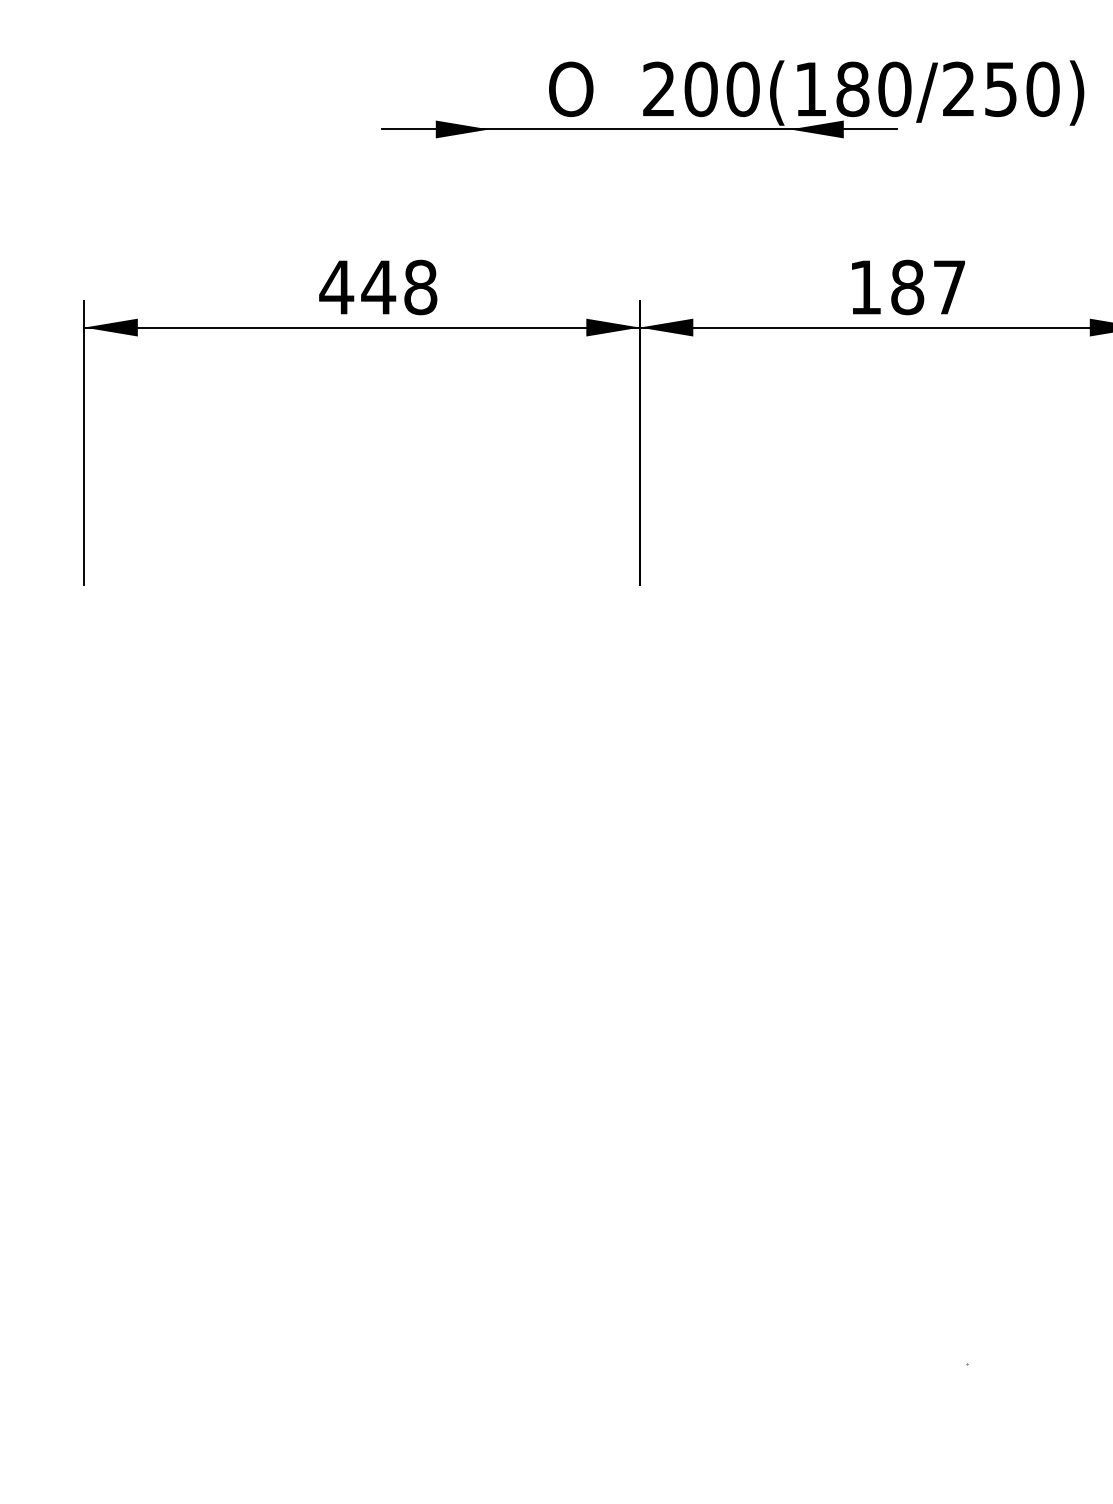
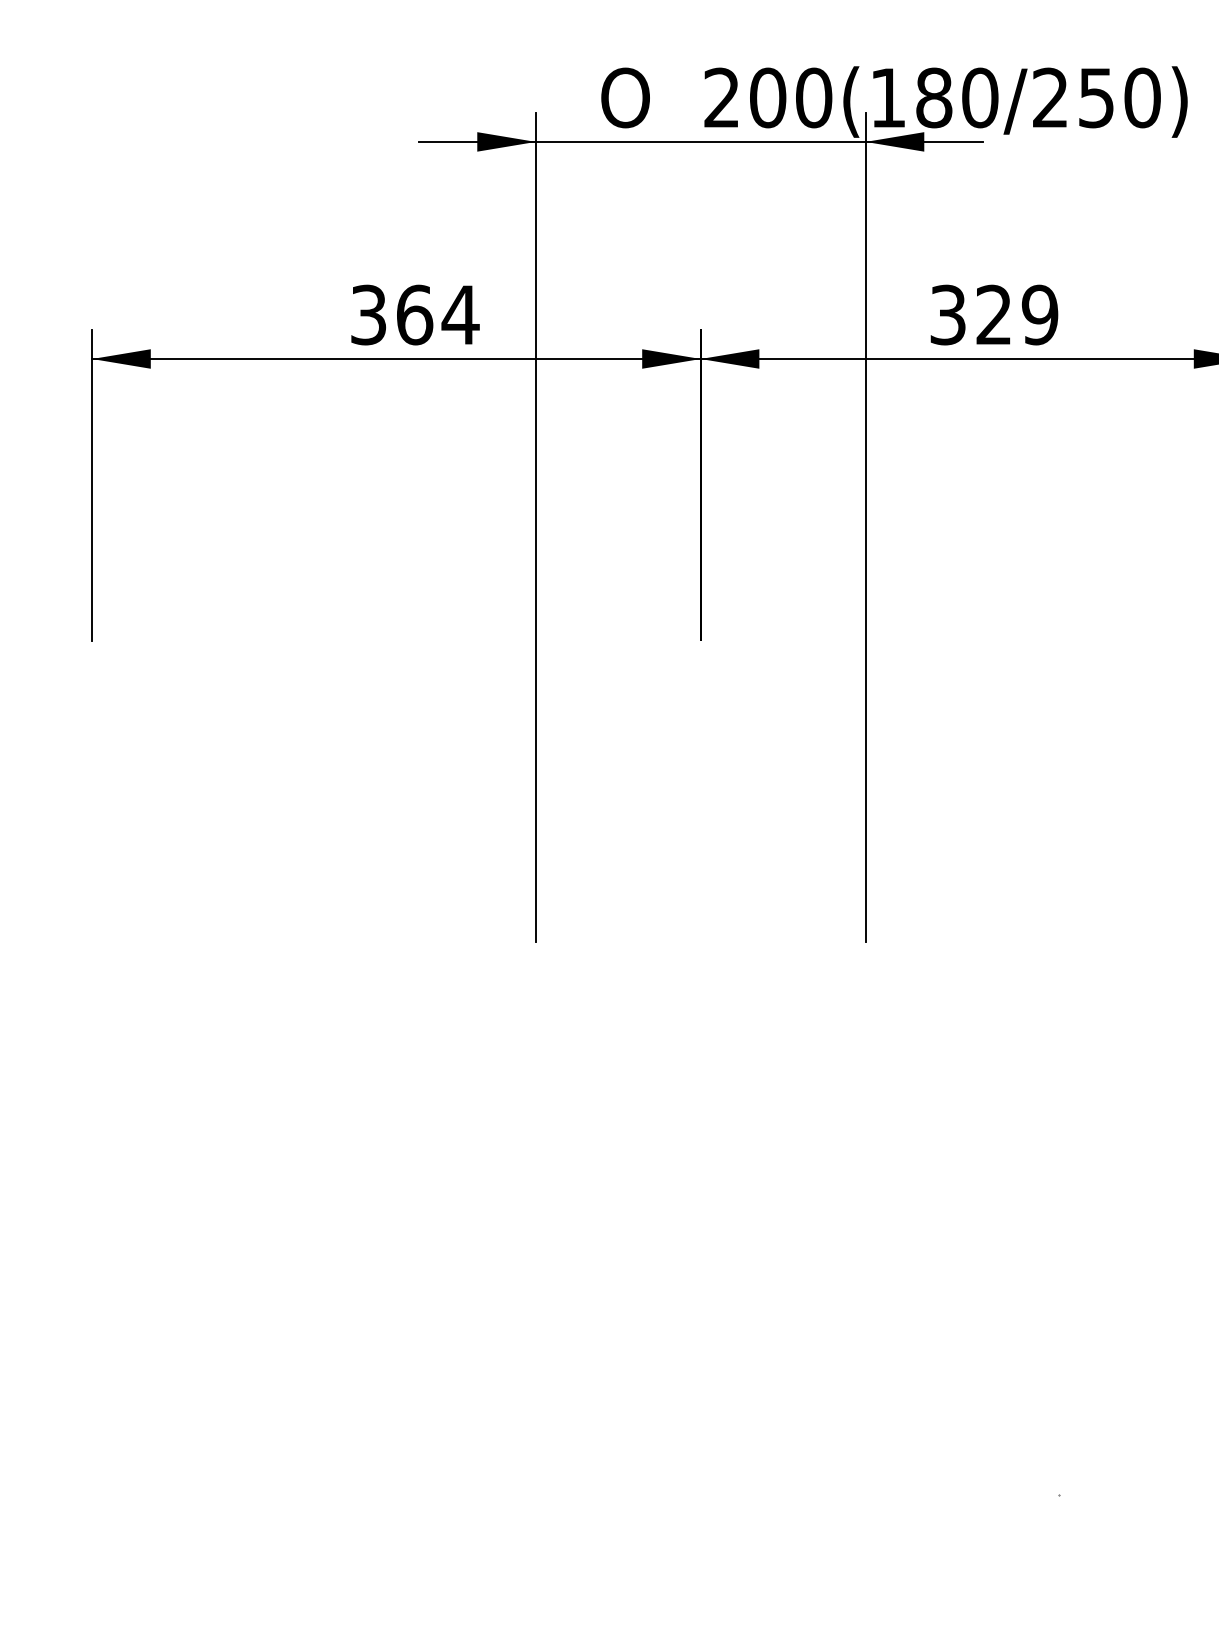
text: (378, 286) -> (414, 314), 448 -> 364
text: (907, 286) -> (994, 314), 187 -> 329
line: (488, 480) -> (535, 526), added
line: (790, 480) -> (865, 526), added

